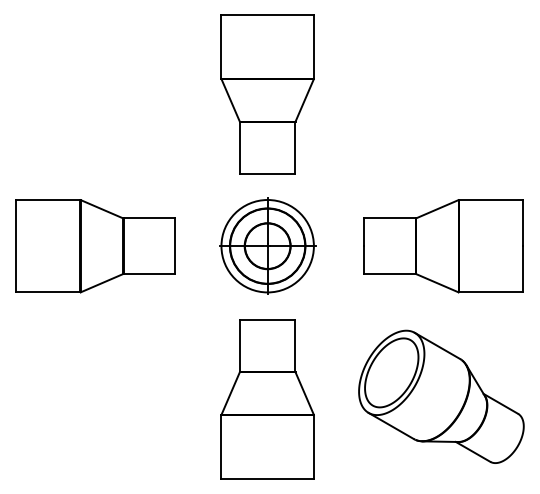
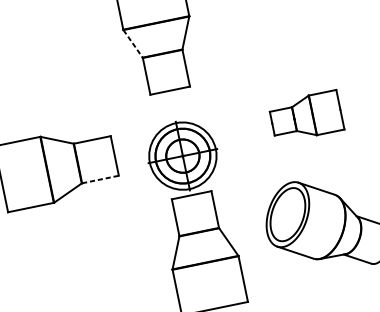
line: (230, 100) -> (132, 43), solid -> dashed
part: (267, 245) -> (182, 155), moved
part: (443, 246) -> (306, 116), size x0.6
line: (149, 273) -> (100, 179), solid -> dashed

